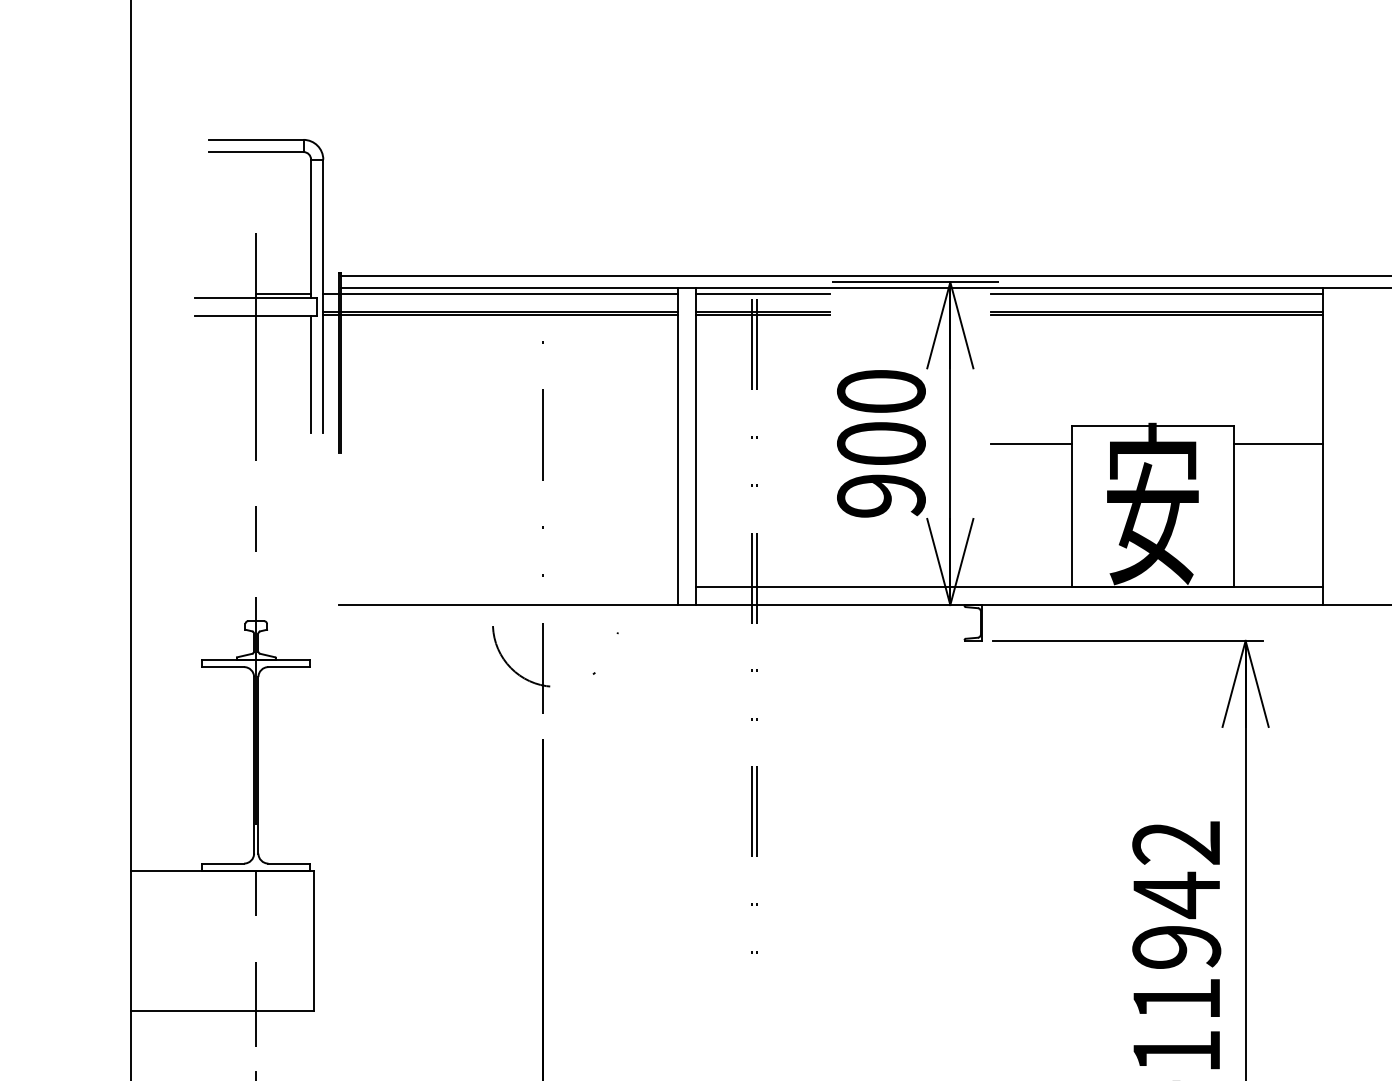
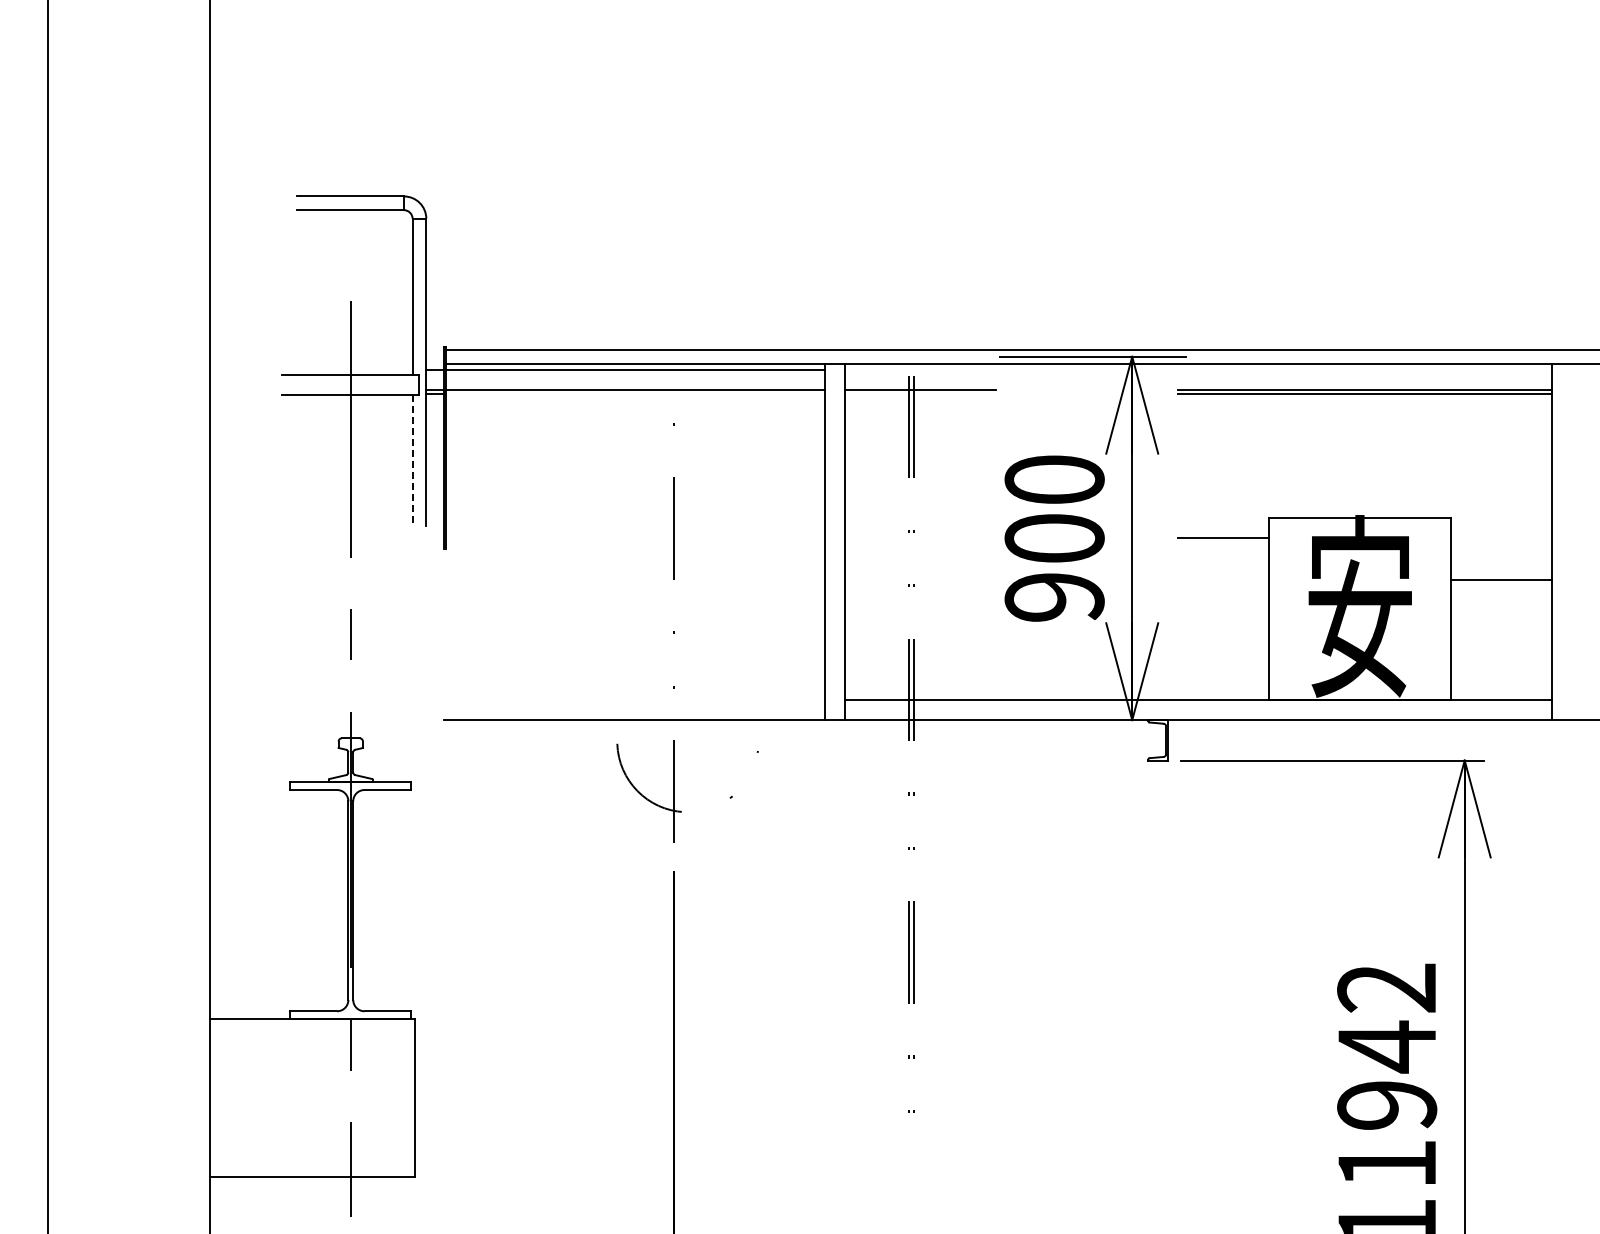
line: (283, 293) -> (381, 369), removed
line: (762, 293) -> (920, 369), removed
line: (1156, 293) -> (1364, 369), removed
line: (509, 314) -> (635, 393), removed
line: (762, 314) -> (920, 393), removed
line: (311, 374) -> (412, 460), solid -> dashed
line: (1278, 443) -> (1501, 580), moved

